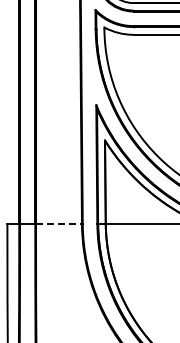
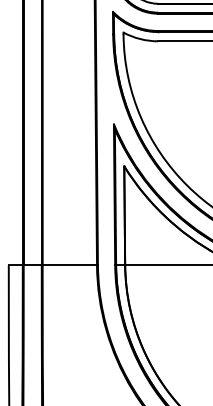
line: (59, 224) -> (70, 265), dashed -> solid

